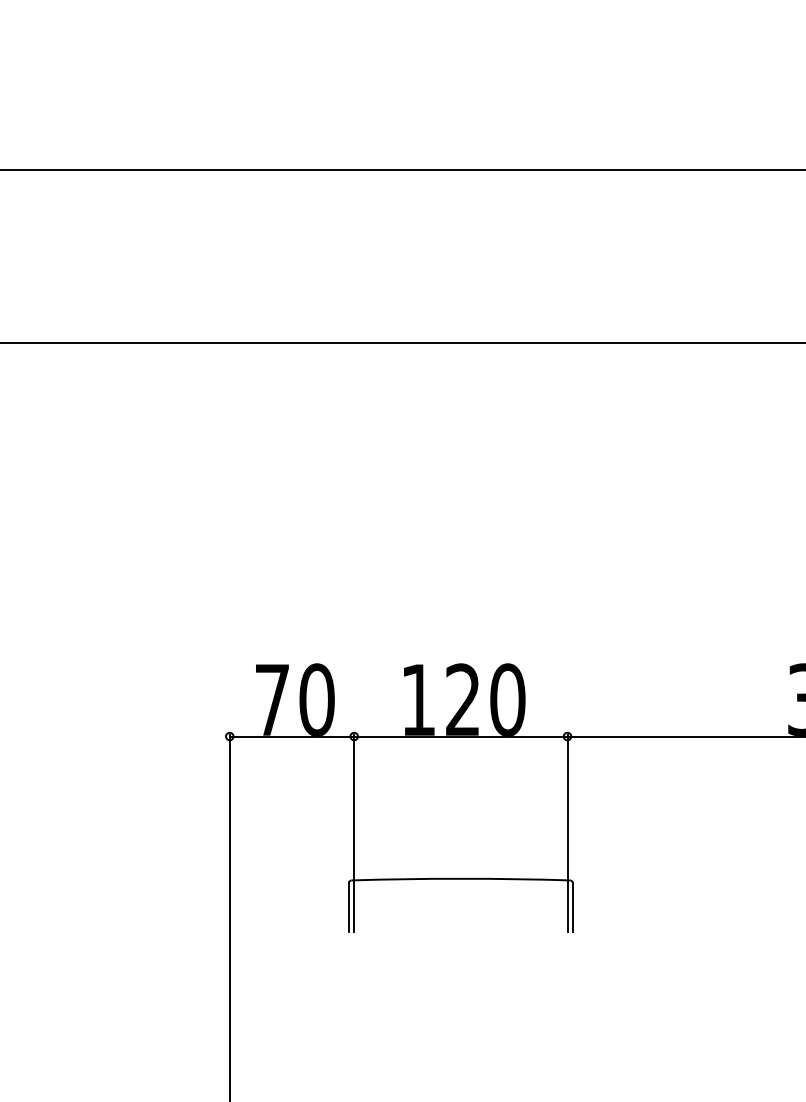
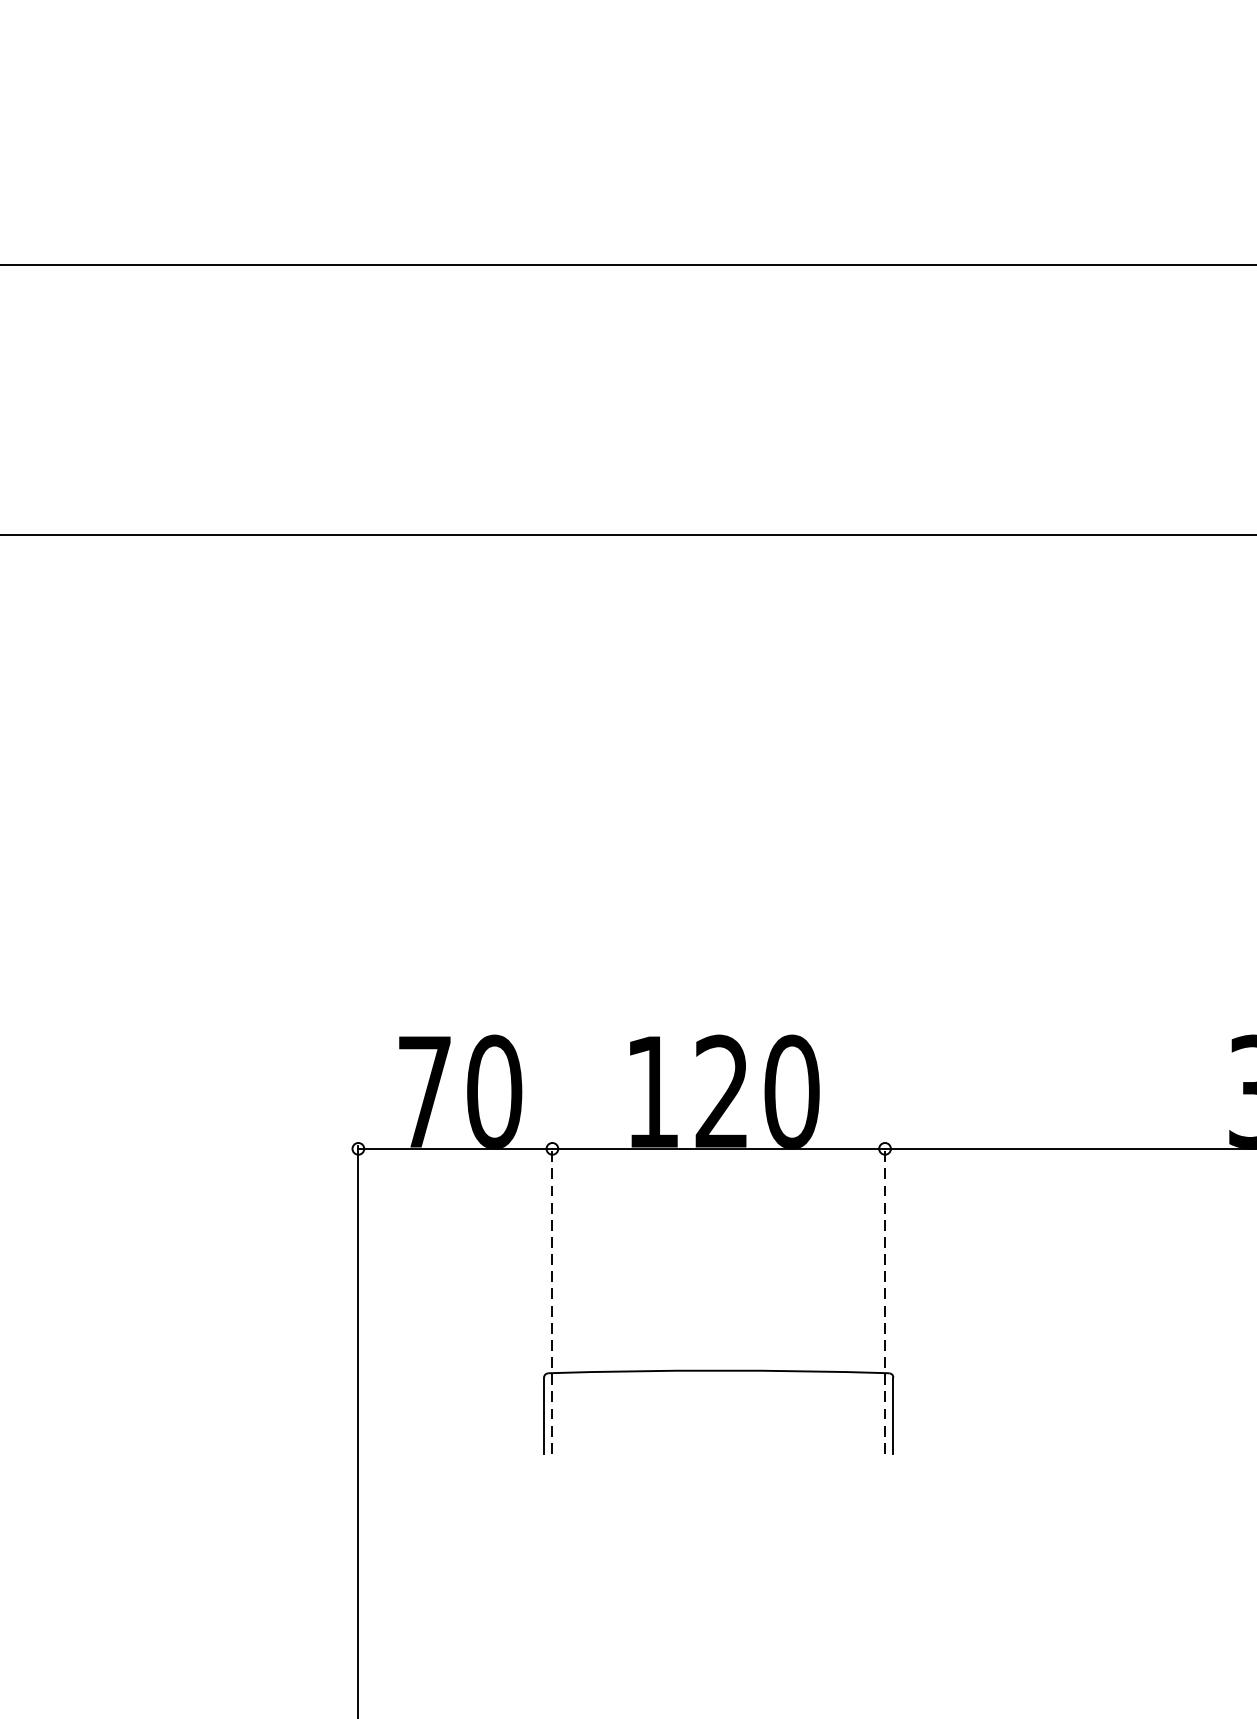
line: (354, 833) -> (552, 1300), solid -> dashed
line: (567, 833) -> (885, 1300), solid -> dashed

